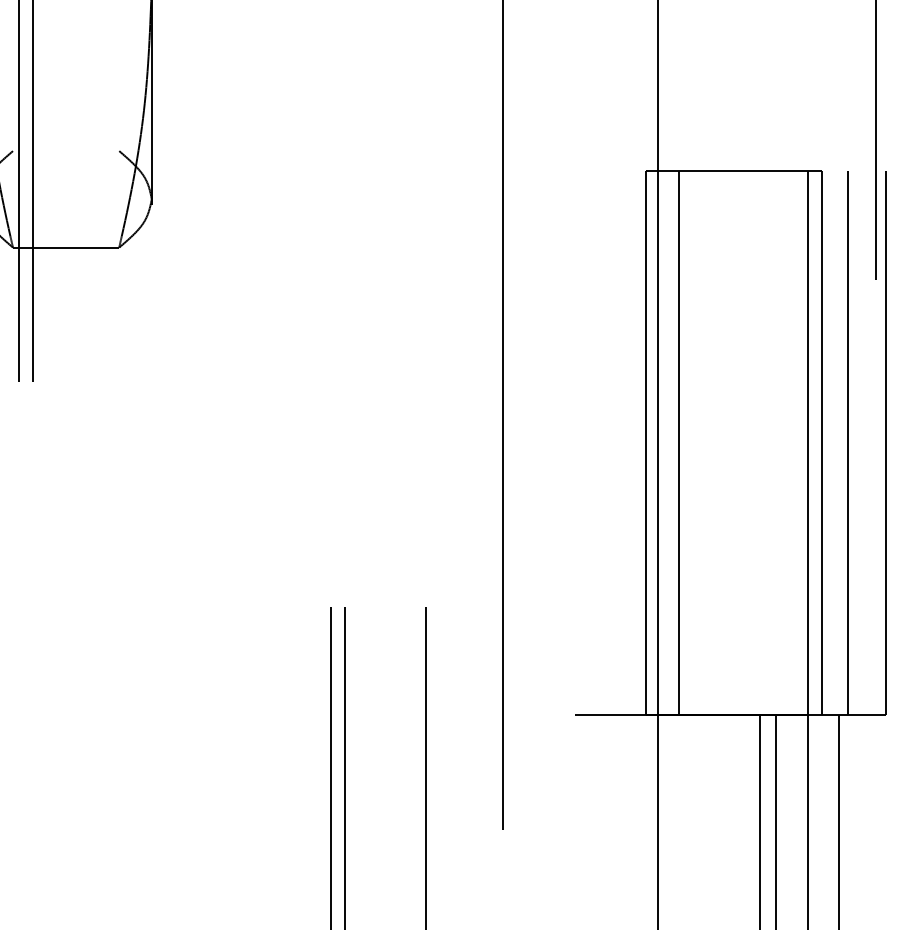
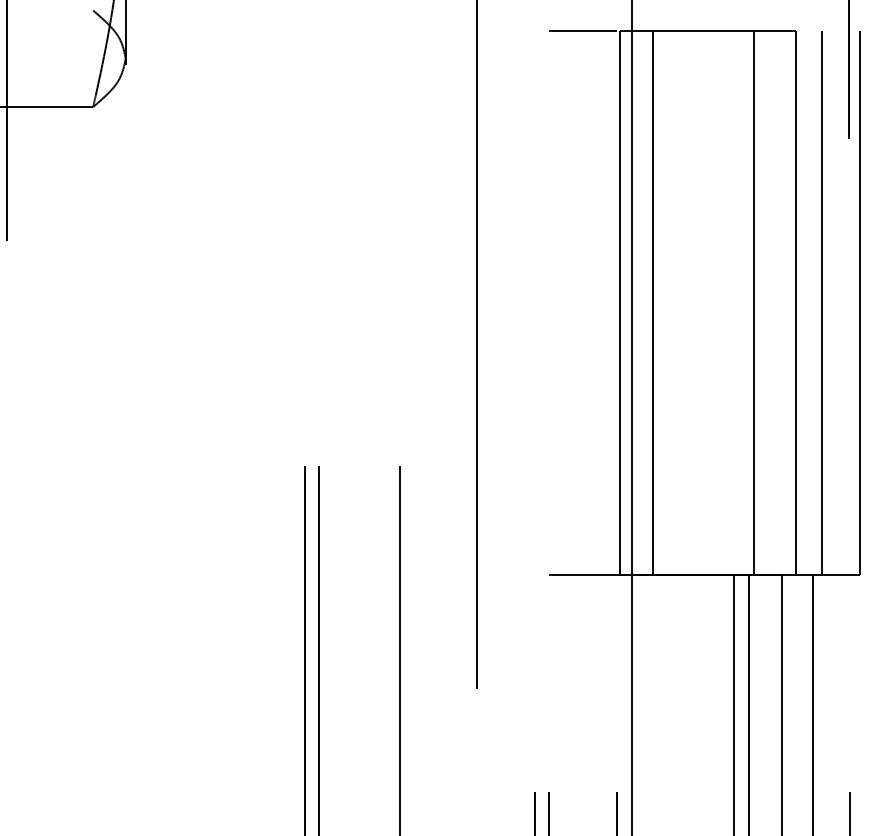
line: (609, 171) -> (583, 30), added
line: (807, 443) -> (753, 302), moved

